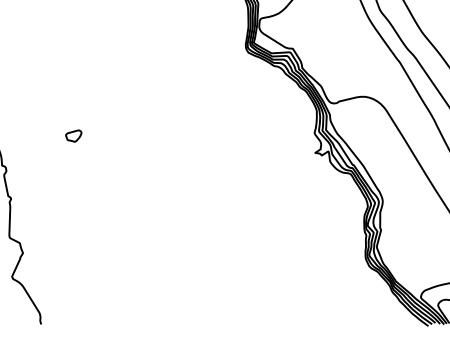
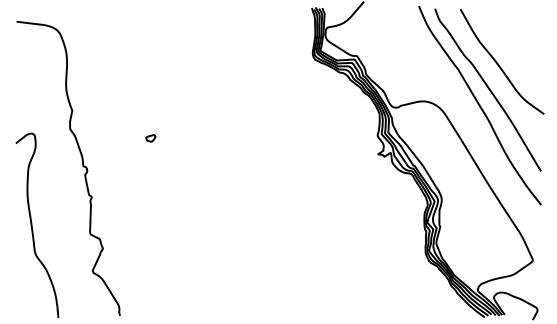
part: (73, 136) -> (150, 138), size x0.62

